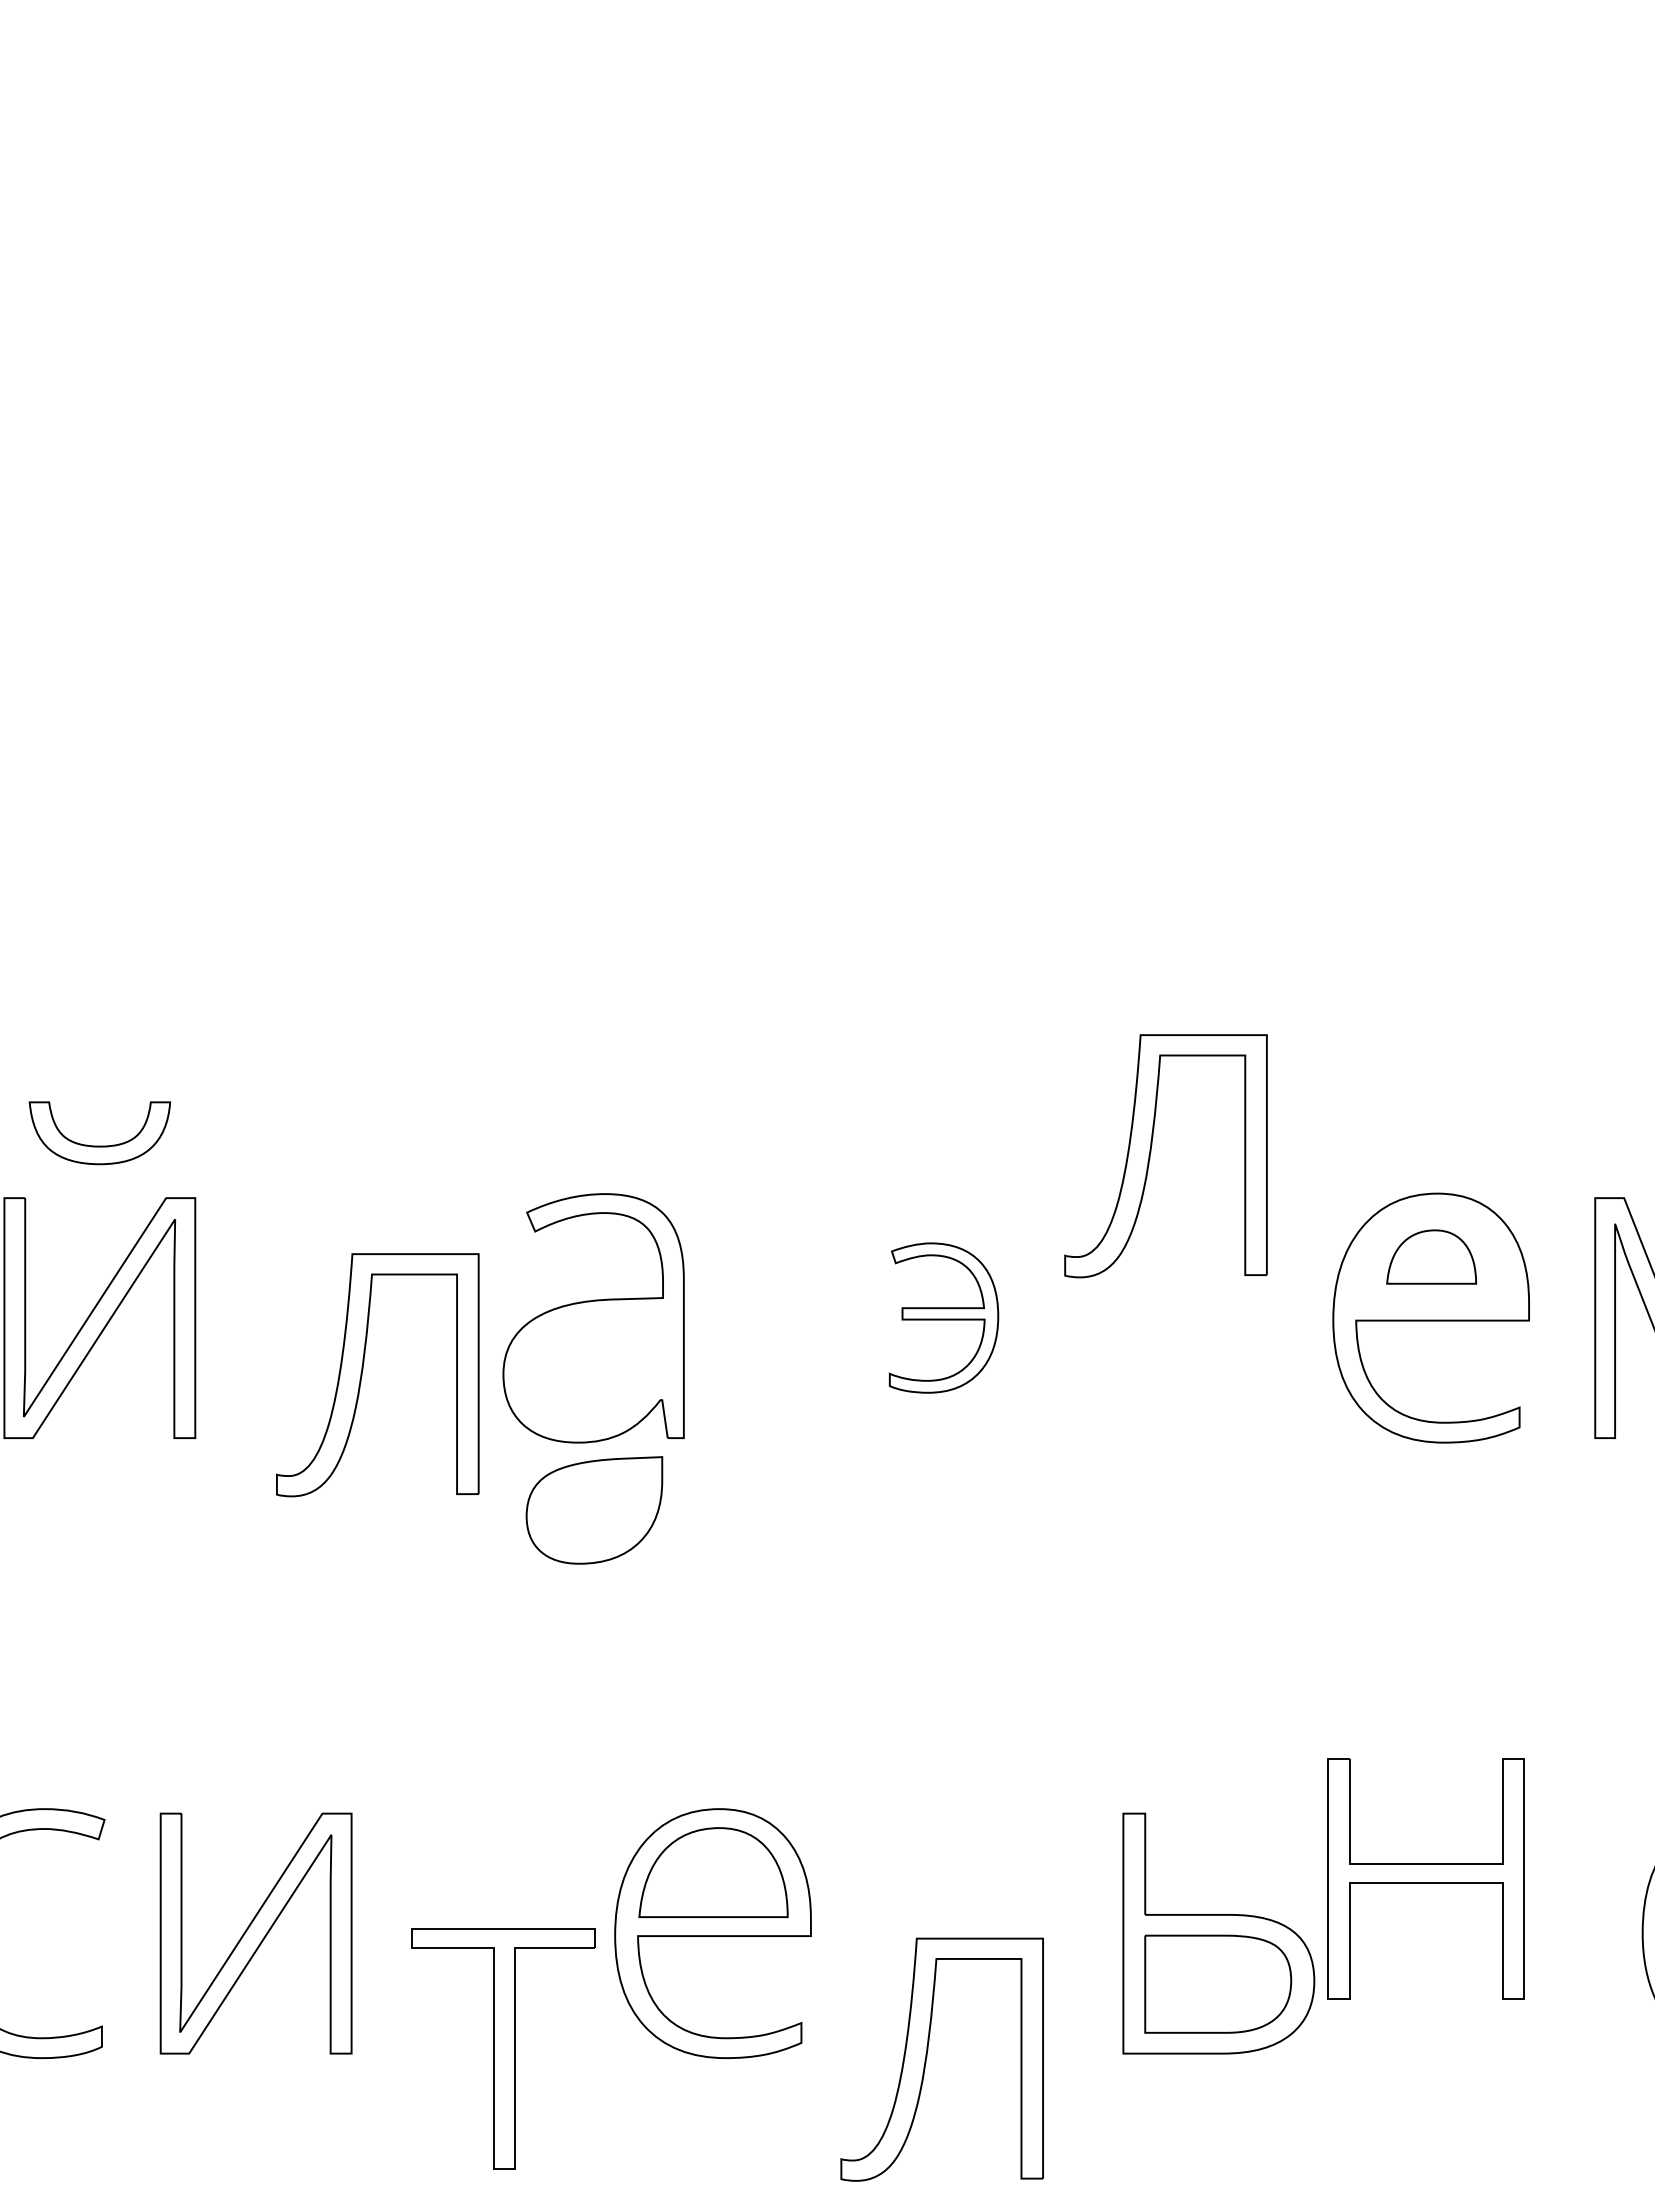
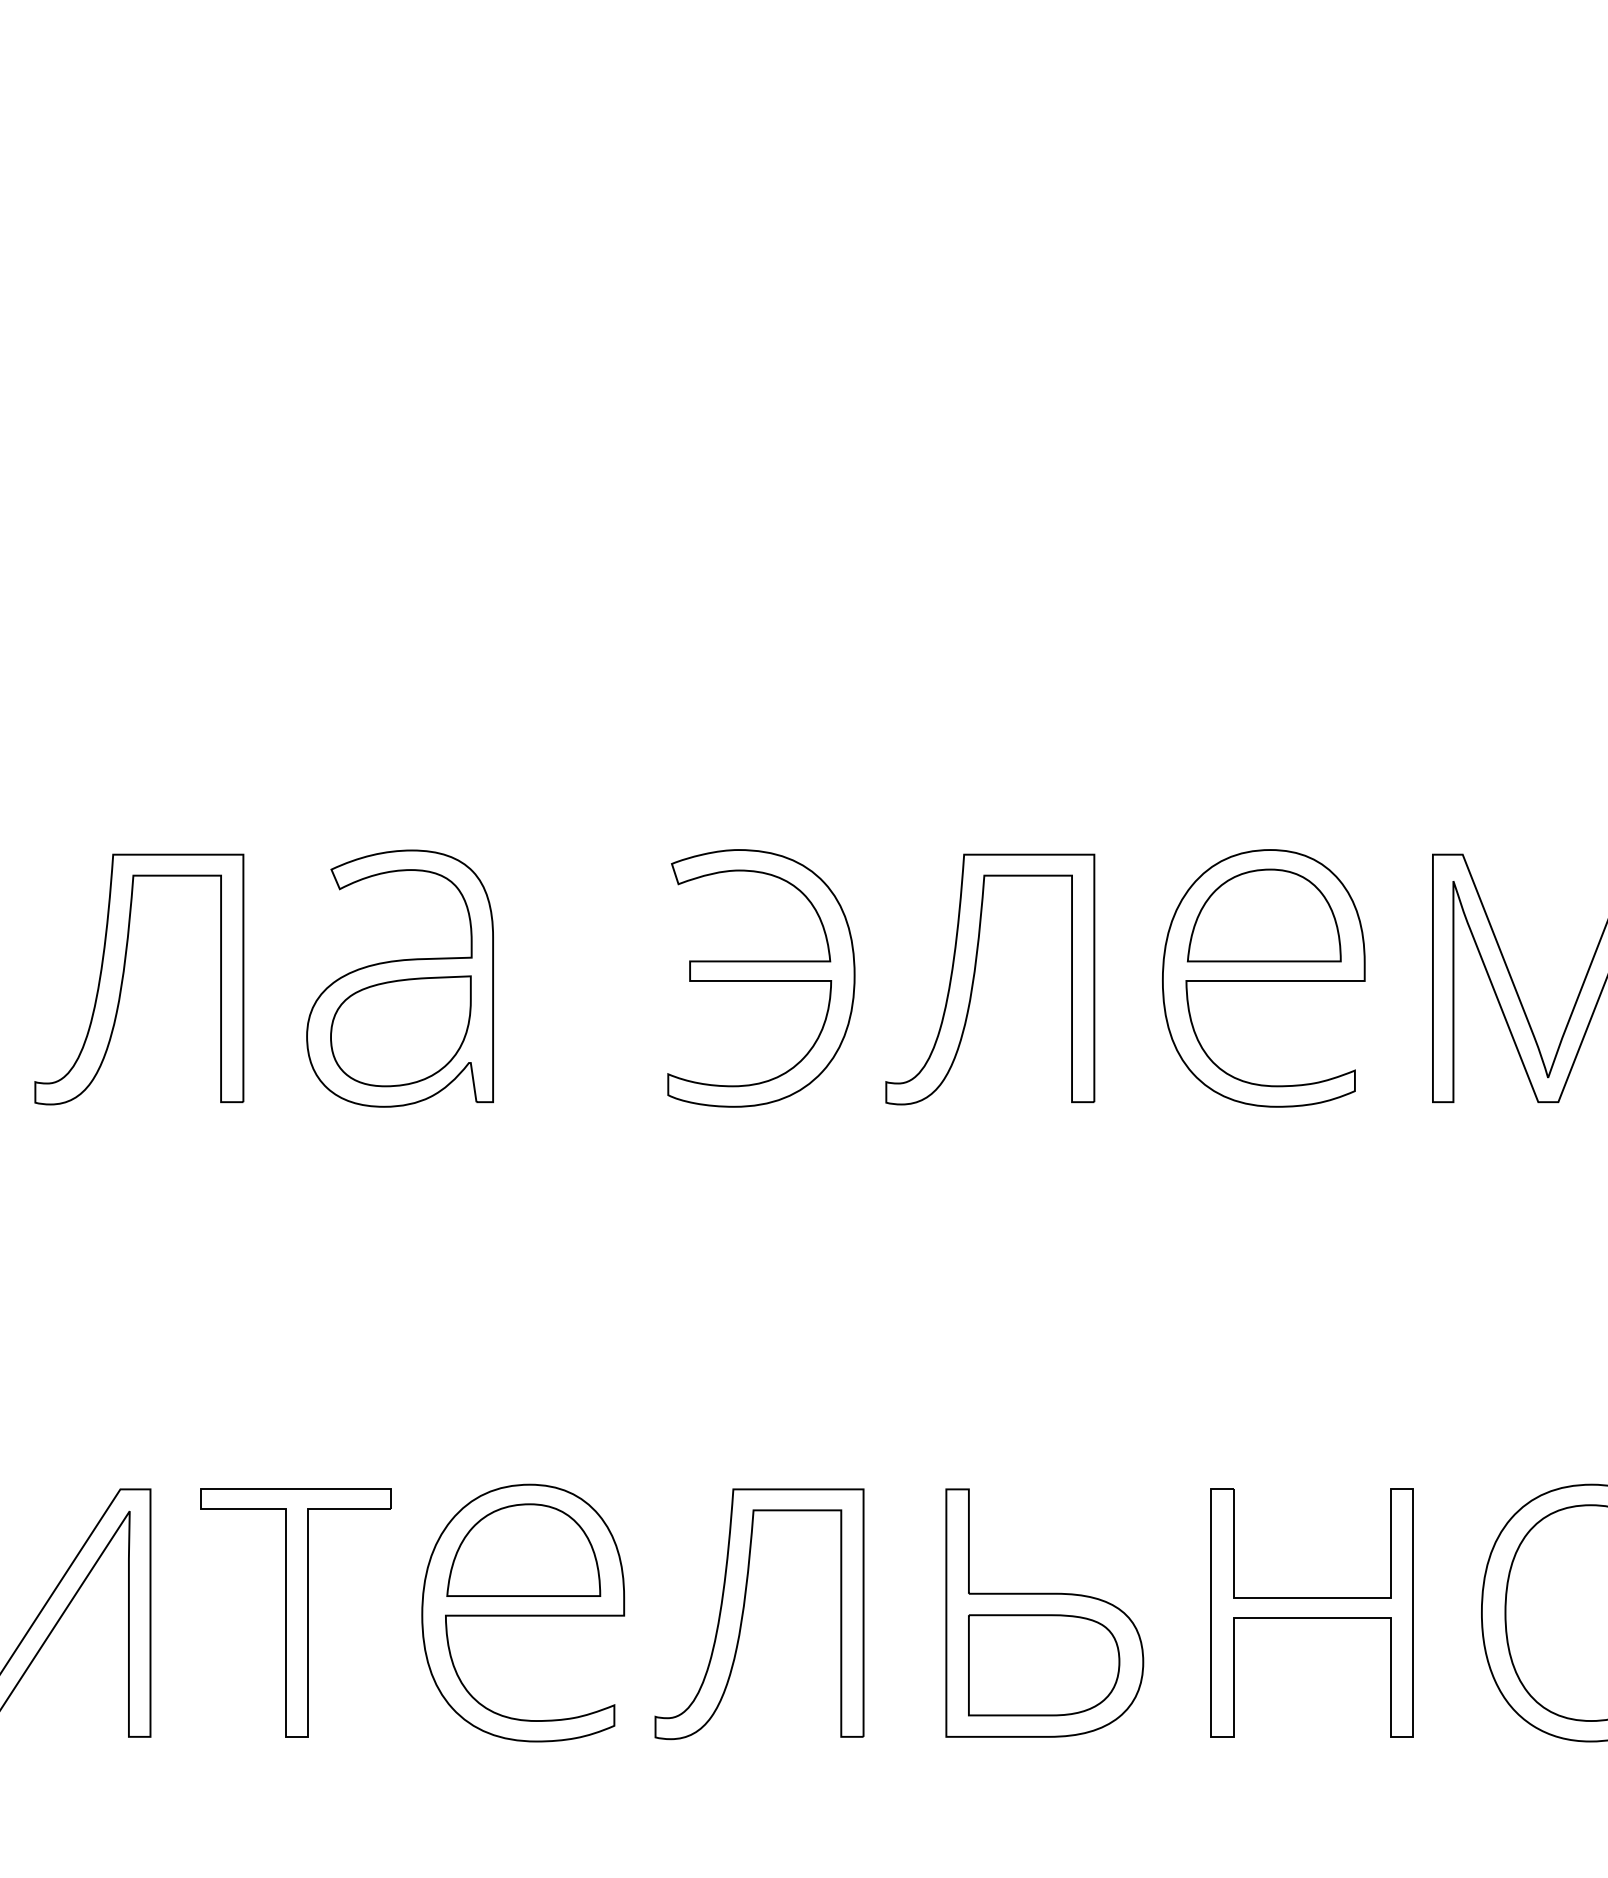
part: (1151, 1152) -> (975, 975), moved
part: (1431, 1256) -> (1264, 914), size x1.67
part: (943, 1317) -> (760, 977), size x1.67
part: (363, 1370) -> (124, 974), moved
part: (594, 1510) -> (400, 1031), moved
part: (1425, 1878) -> (1311, 1612), moved
part: (503, 2048) -> (295, 1612), moved
part: (927, 2057) -> (744, 1611), moved

